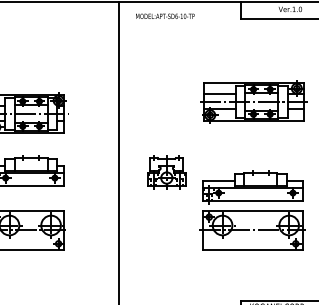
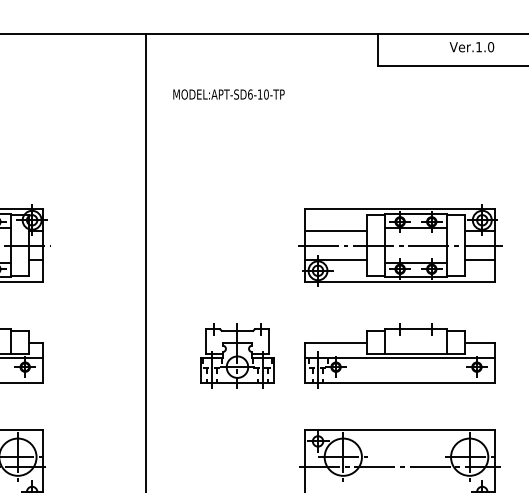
text: (165, 15) -> (229, 92), moved
part: (253, 101) -> (400, 244), moved
part: (252, 187) -> (400, 356), moved

